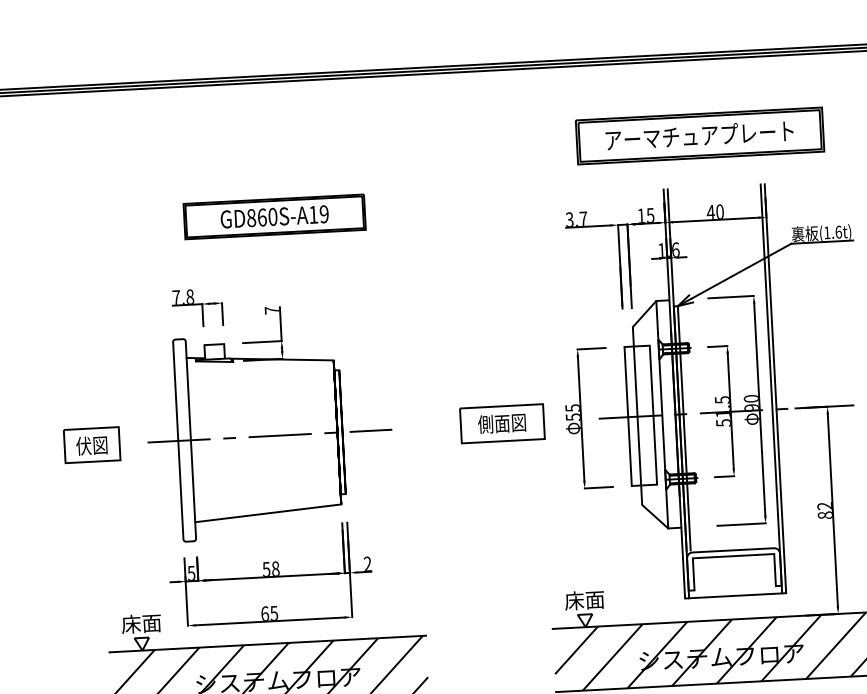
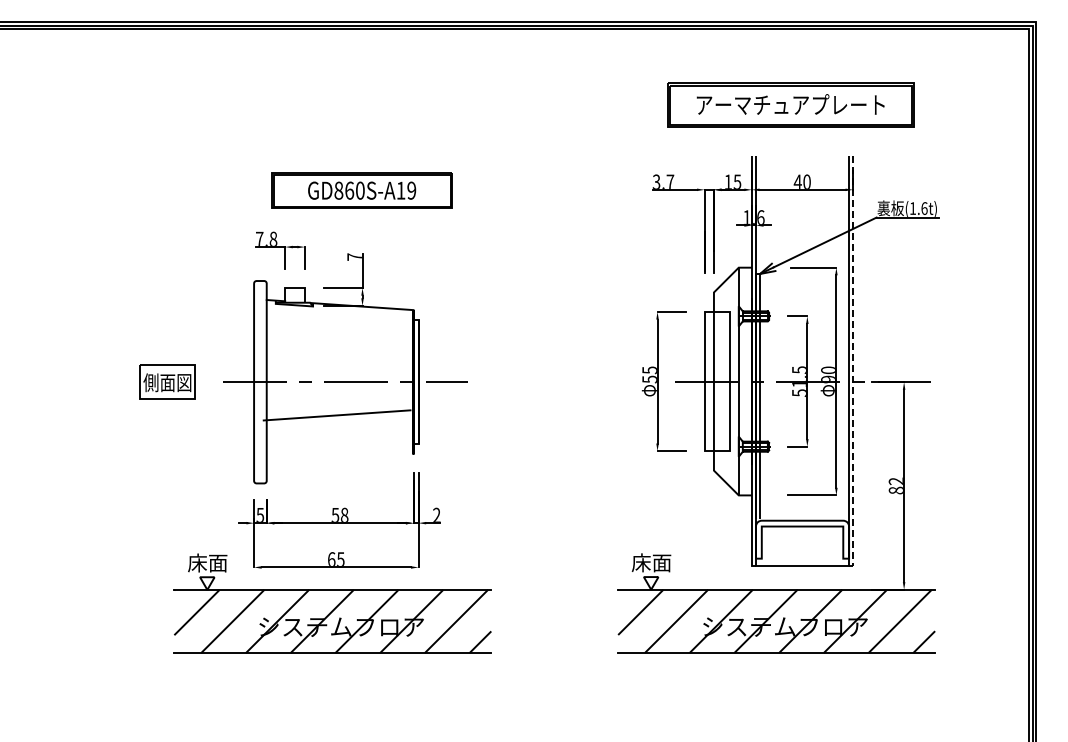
part: (274, 216) -> (361, 190), moved
line: (775, 390) -> (853, 363), solid -> dashed
part: (502, 424) -> (578, 382), removed
text: (91, 445) -> (167, 382), 伏図 -> 側面図
line: (267, 513) -> (336, 415), moved

